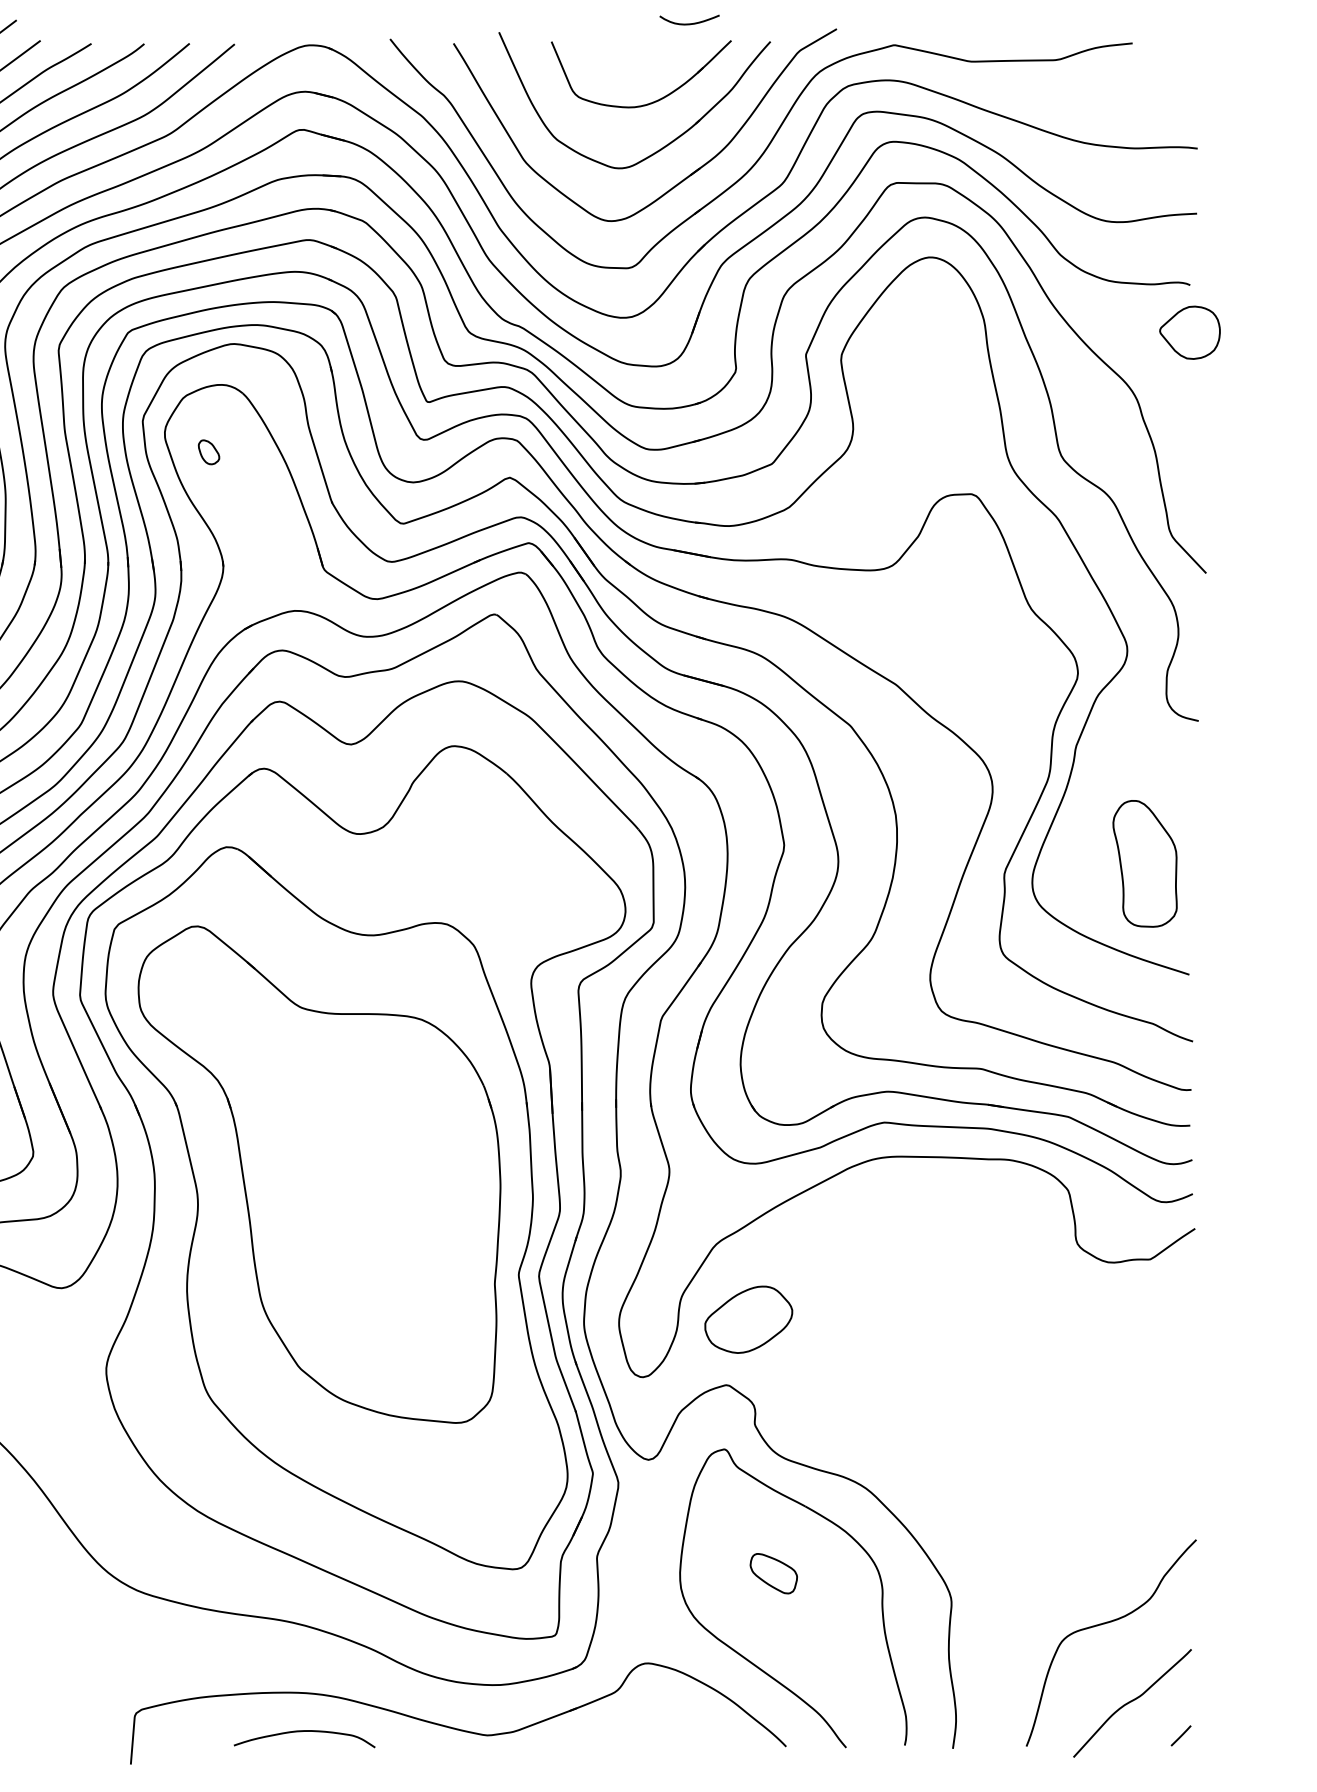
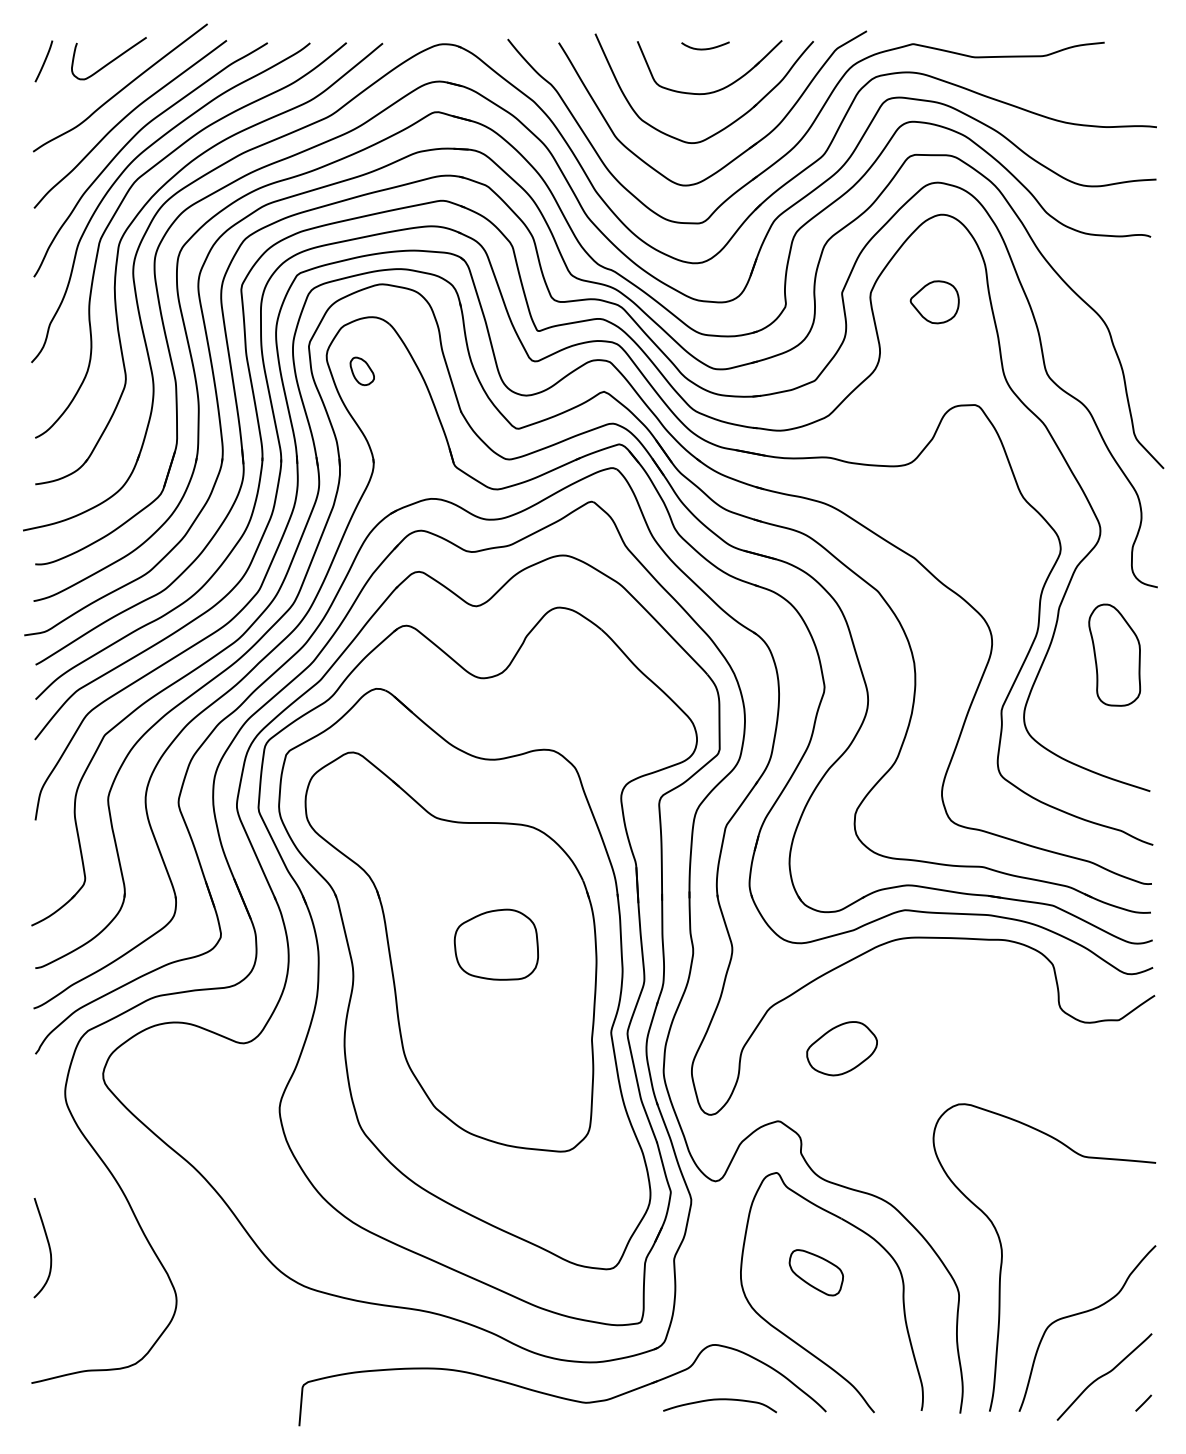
curve: (689, 23) -> (705, 48), moved
part: (1189, 333) -> (934, 302), moved
part: (208, 452) -> (361, 371), size x1.43
part: (1144, 862) -> (1114, 654), moved
part: (374, 1165) -> (495, 944), added
part: (748, 1319) -> (841, 1048), moved
curve: (1005, 1554) -> (1002, 1257), added
part: (772, 1573) -> (815, 1272), size x1.43
curve: (303, 1732) -> (719, 1400), moved

